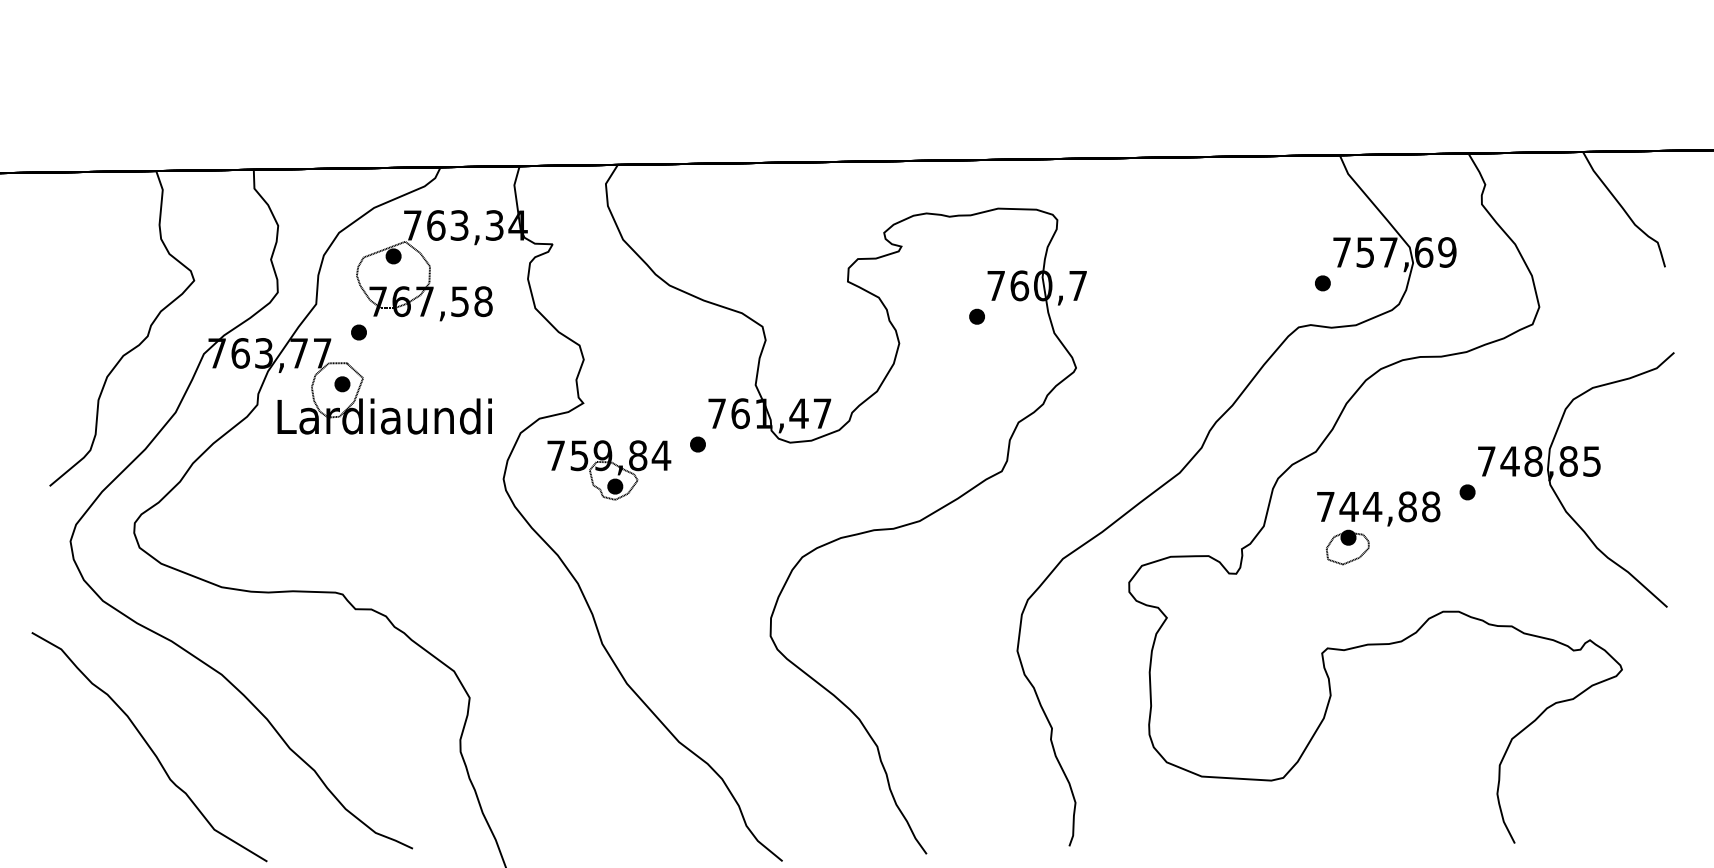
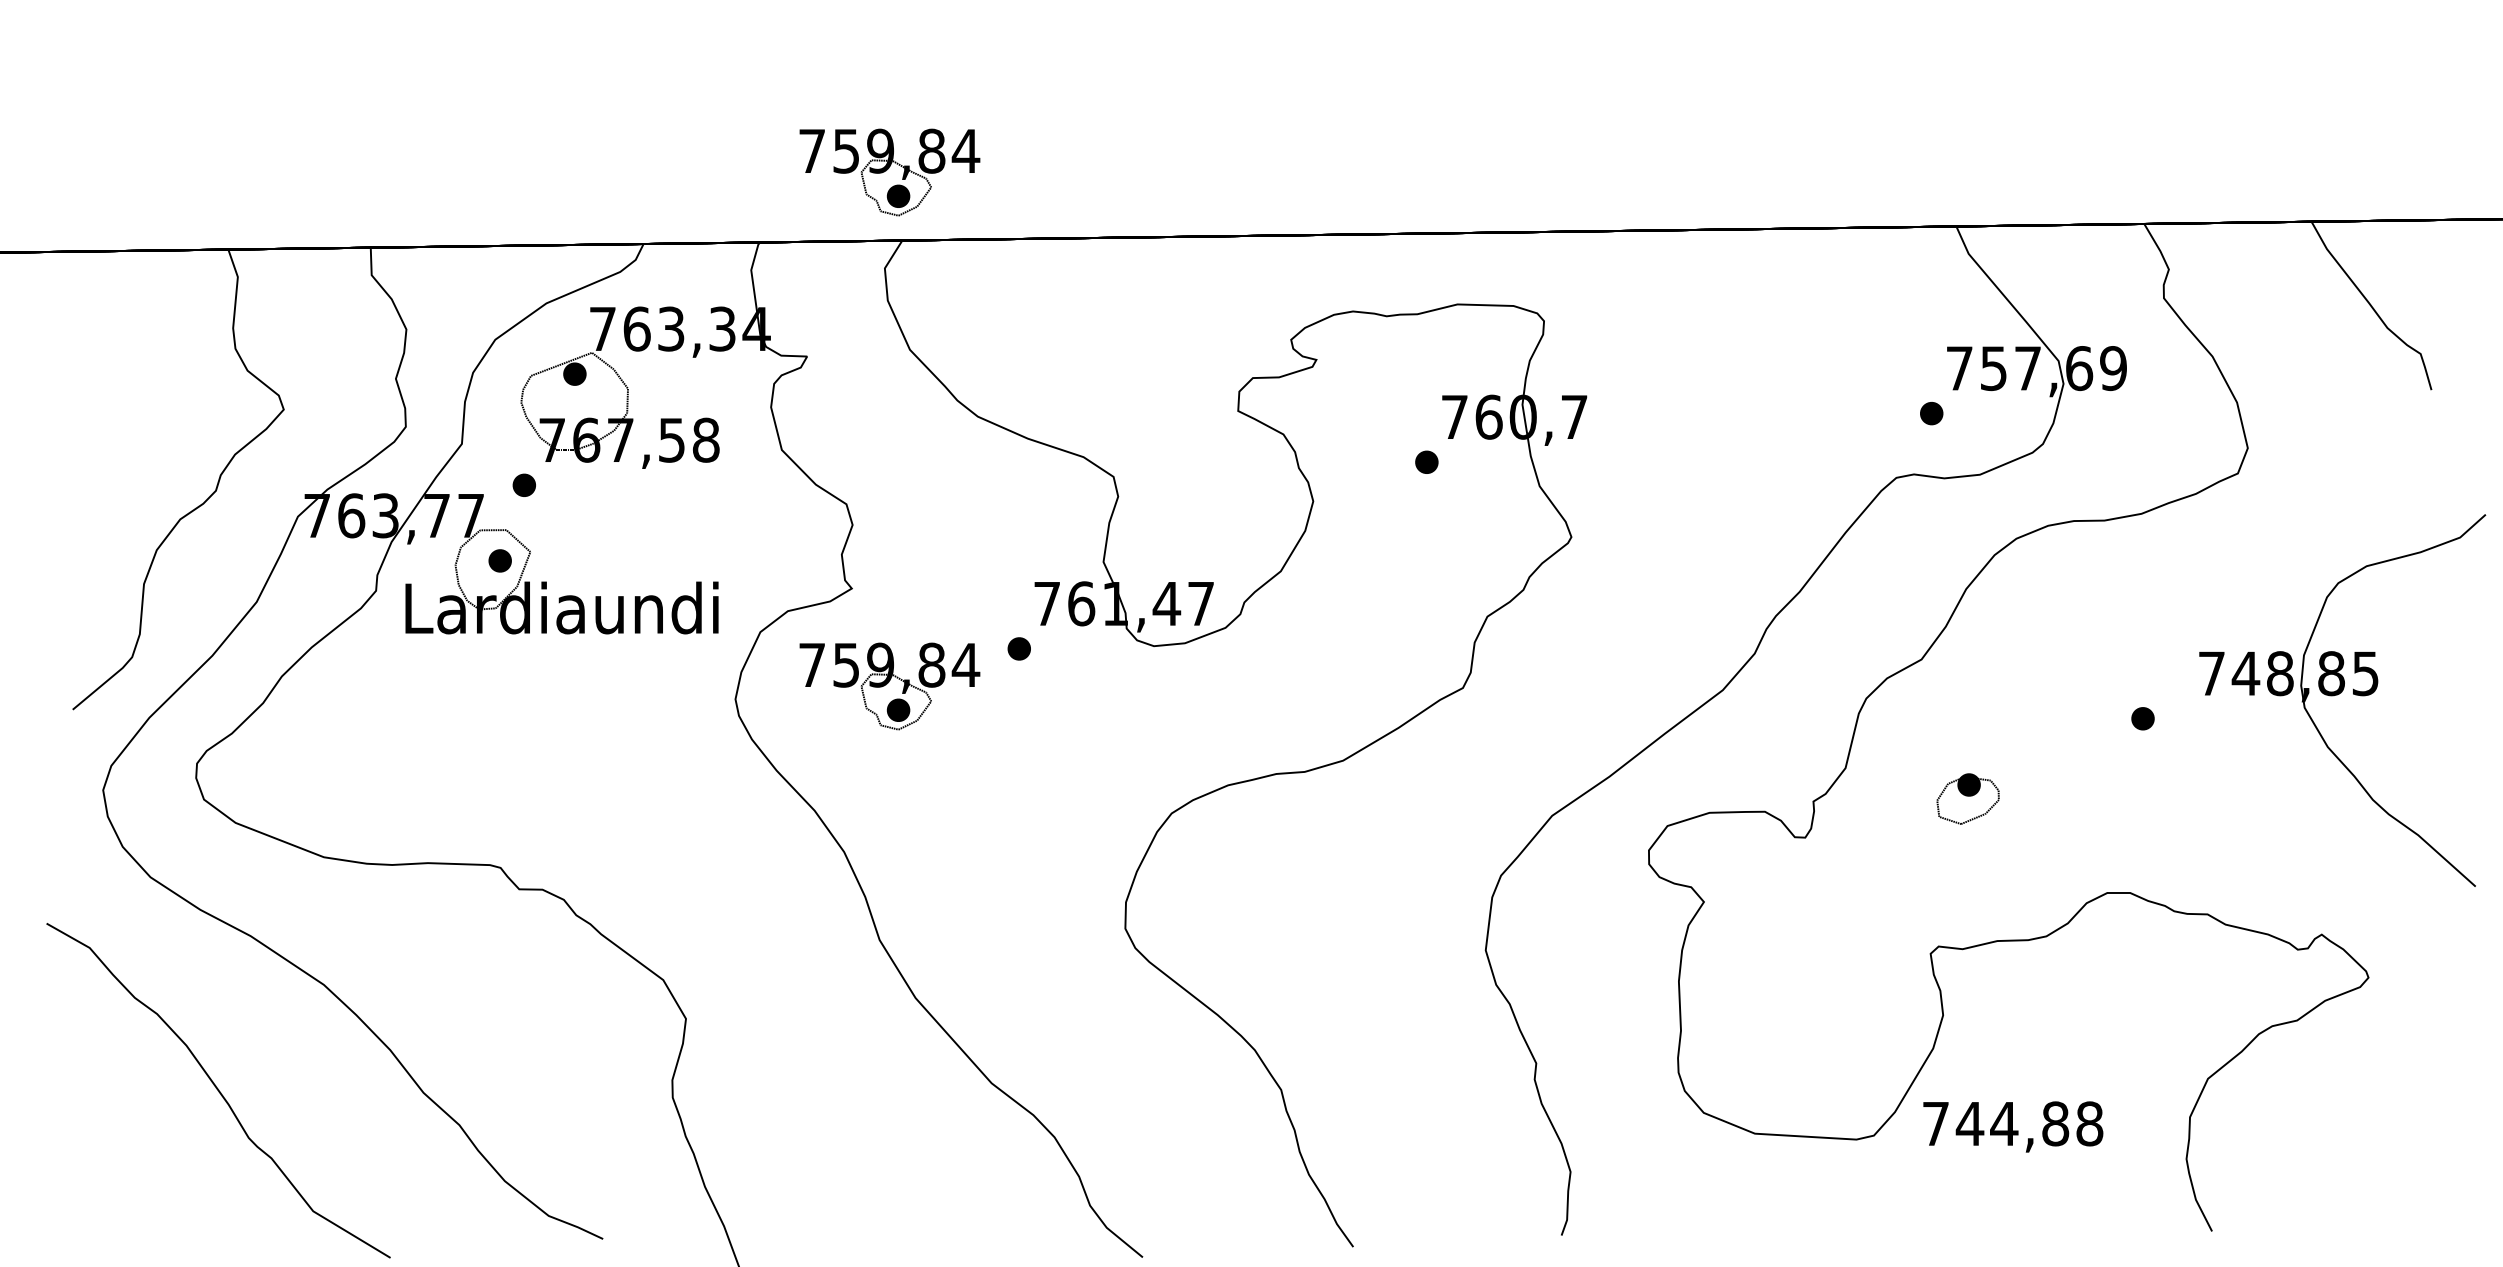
part: (609, 118) -> (890, 172), added
part: (1576, 479) -> (2342, 699), moved
text: (1378, 508) -> (2012, 1126), moved

